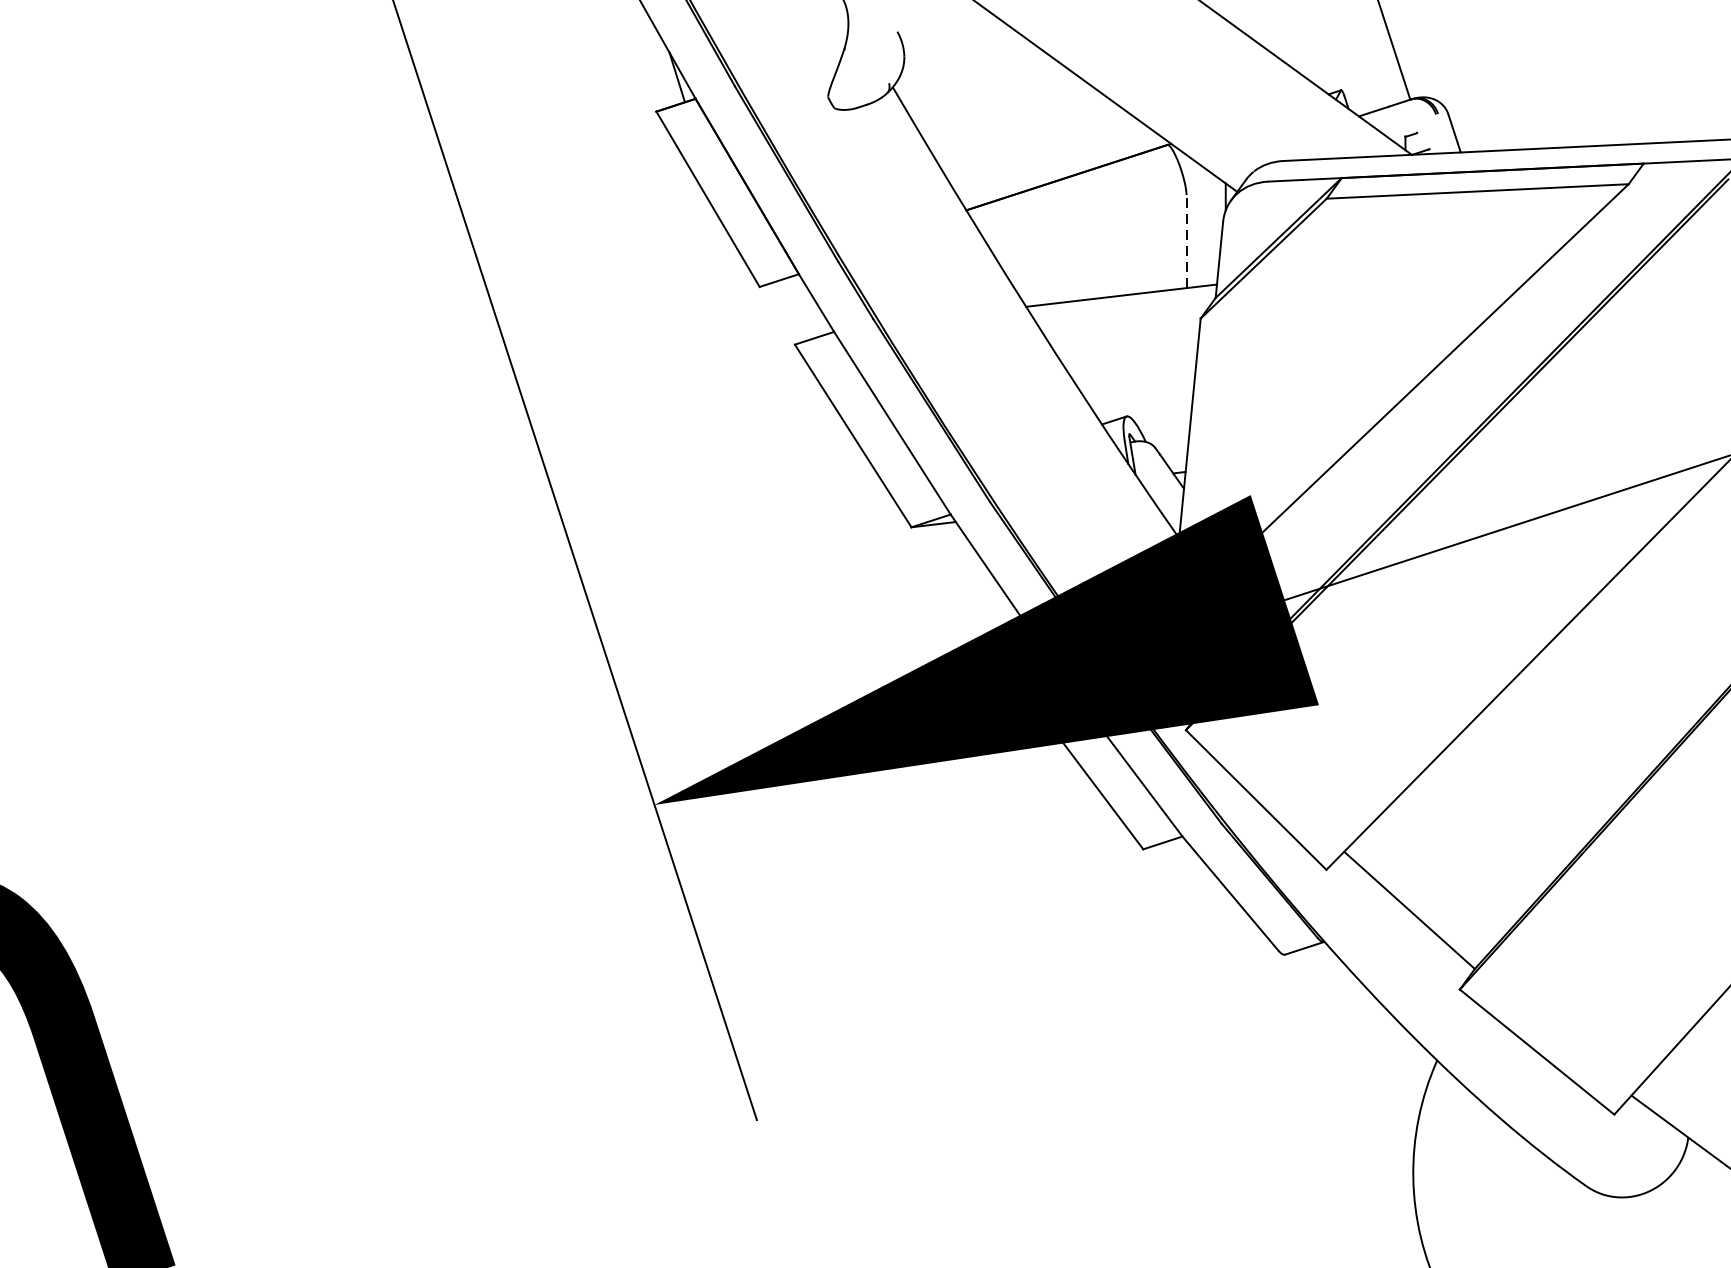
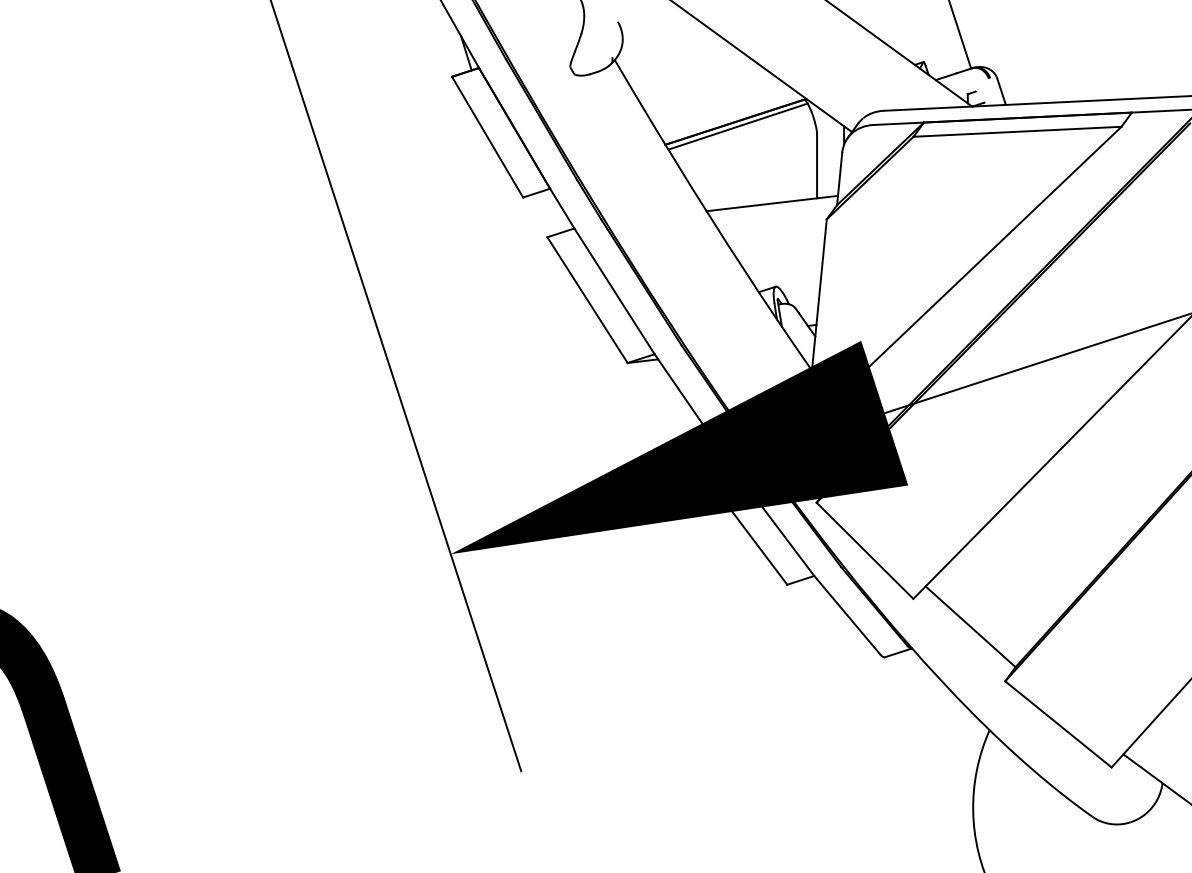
line: (1071, 183) -> (737, 126), added
line: (1187, 240) -> (817, 165), dashed -> solid

